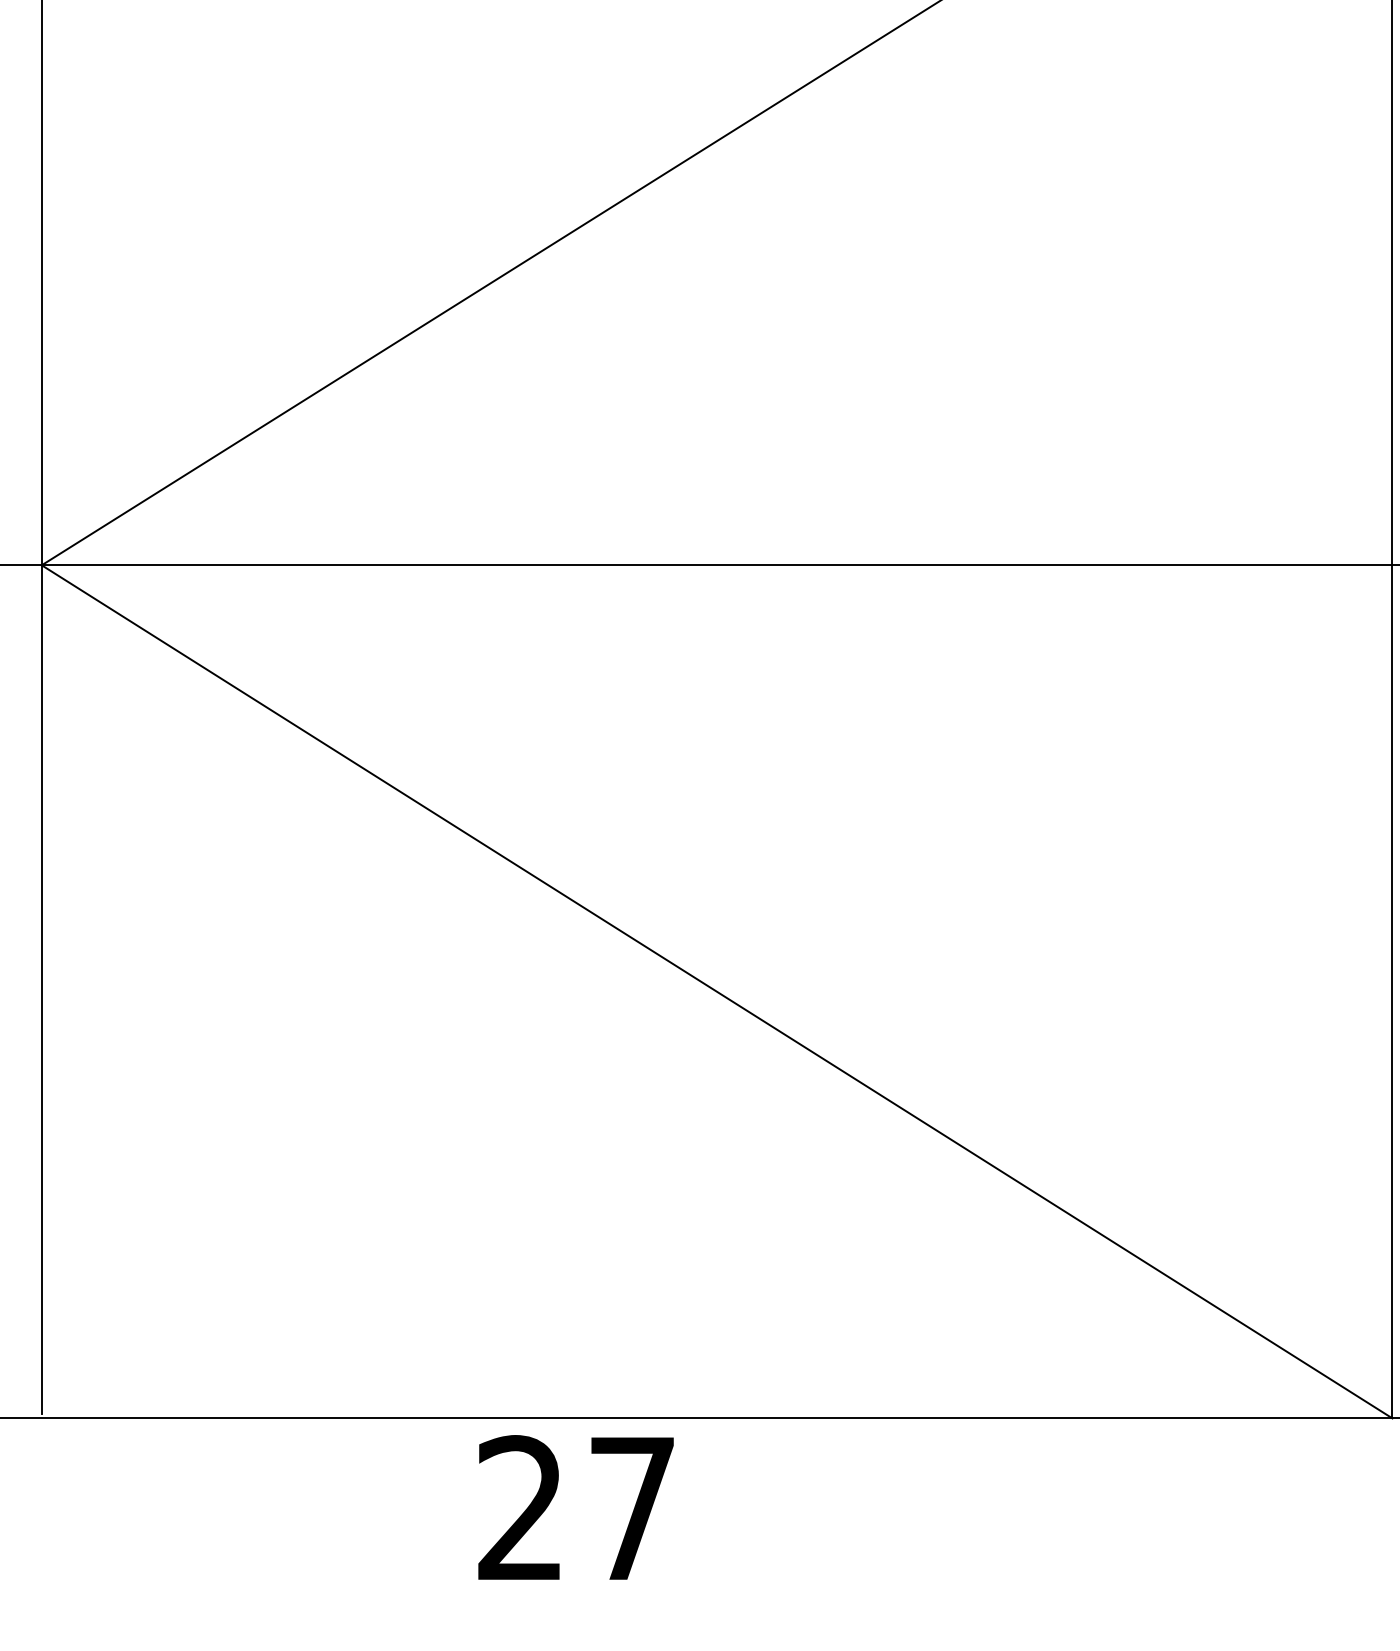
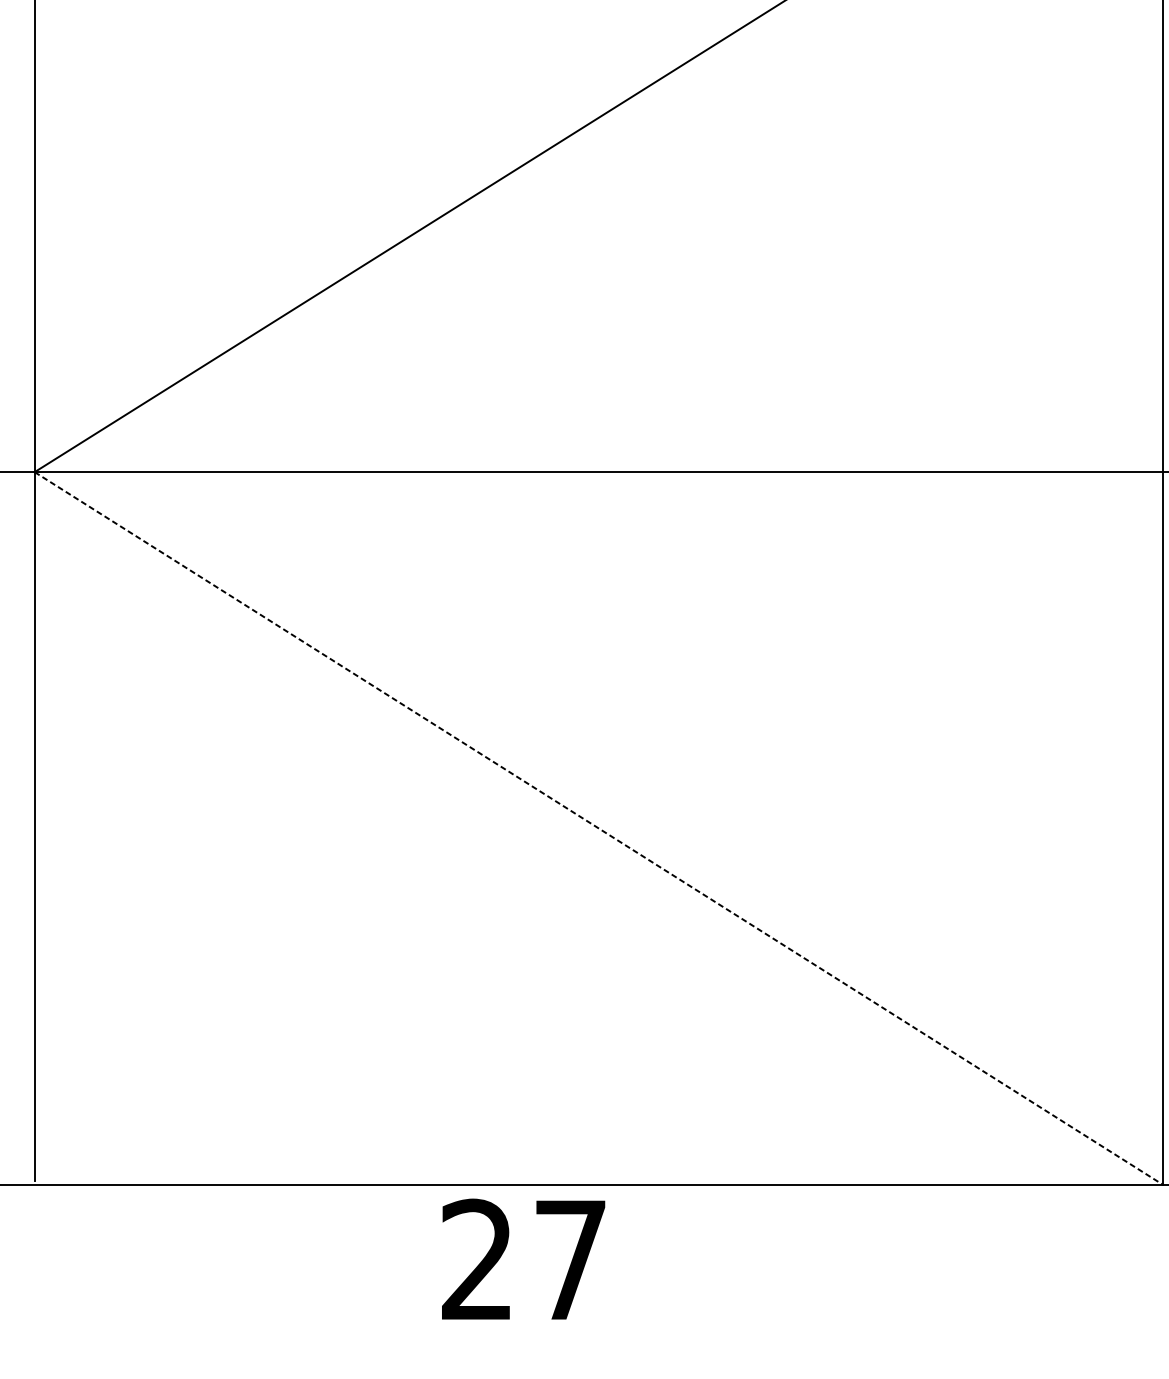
line: (717, 991) -> (599, 828), solid -> dashed
text: (575, 1507) -> (523, 1259), moved

